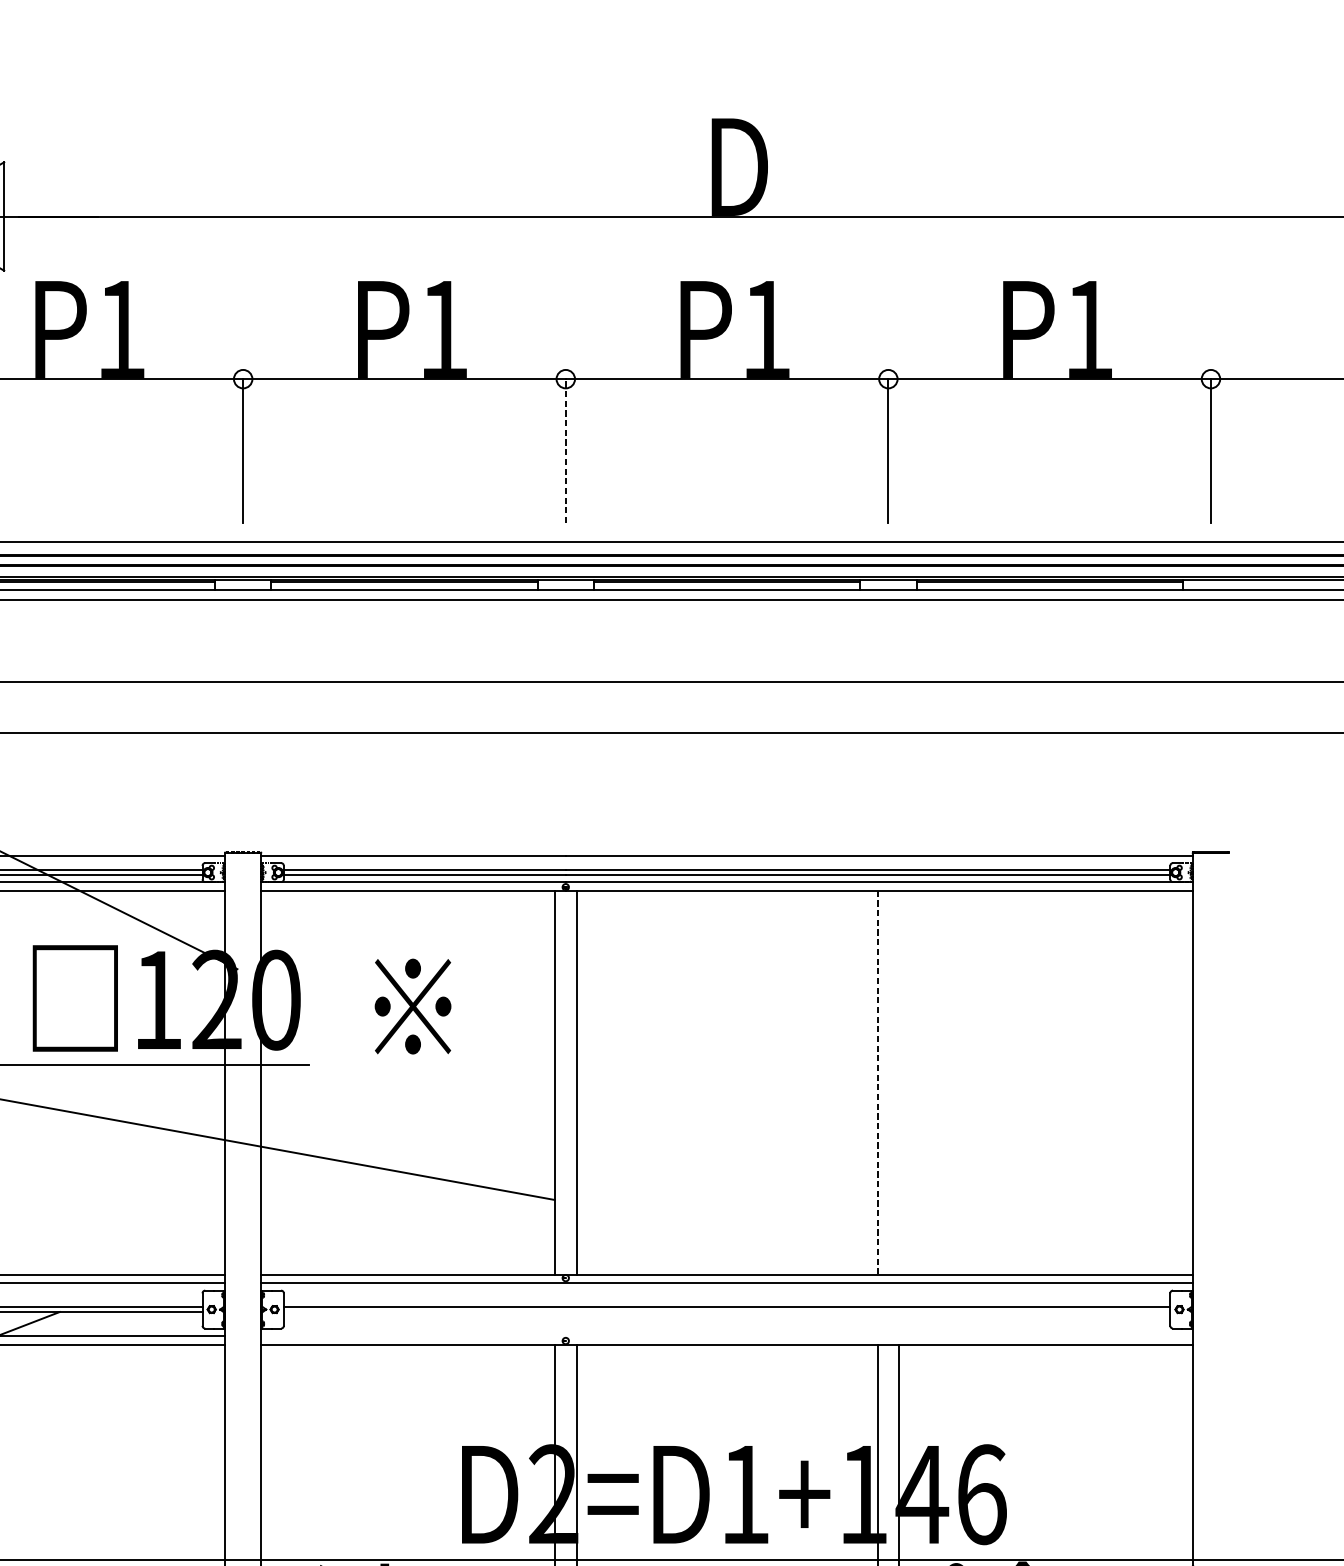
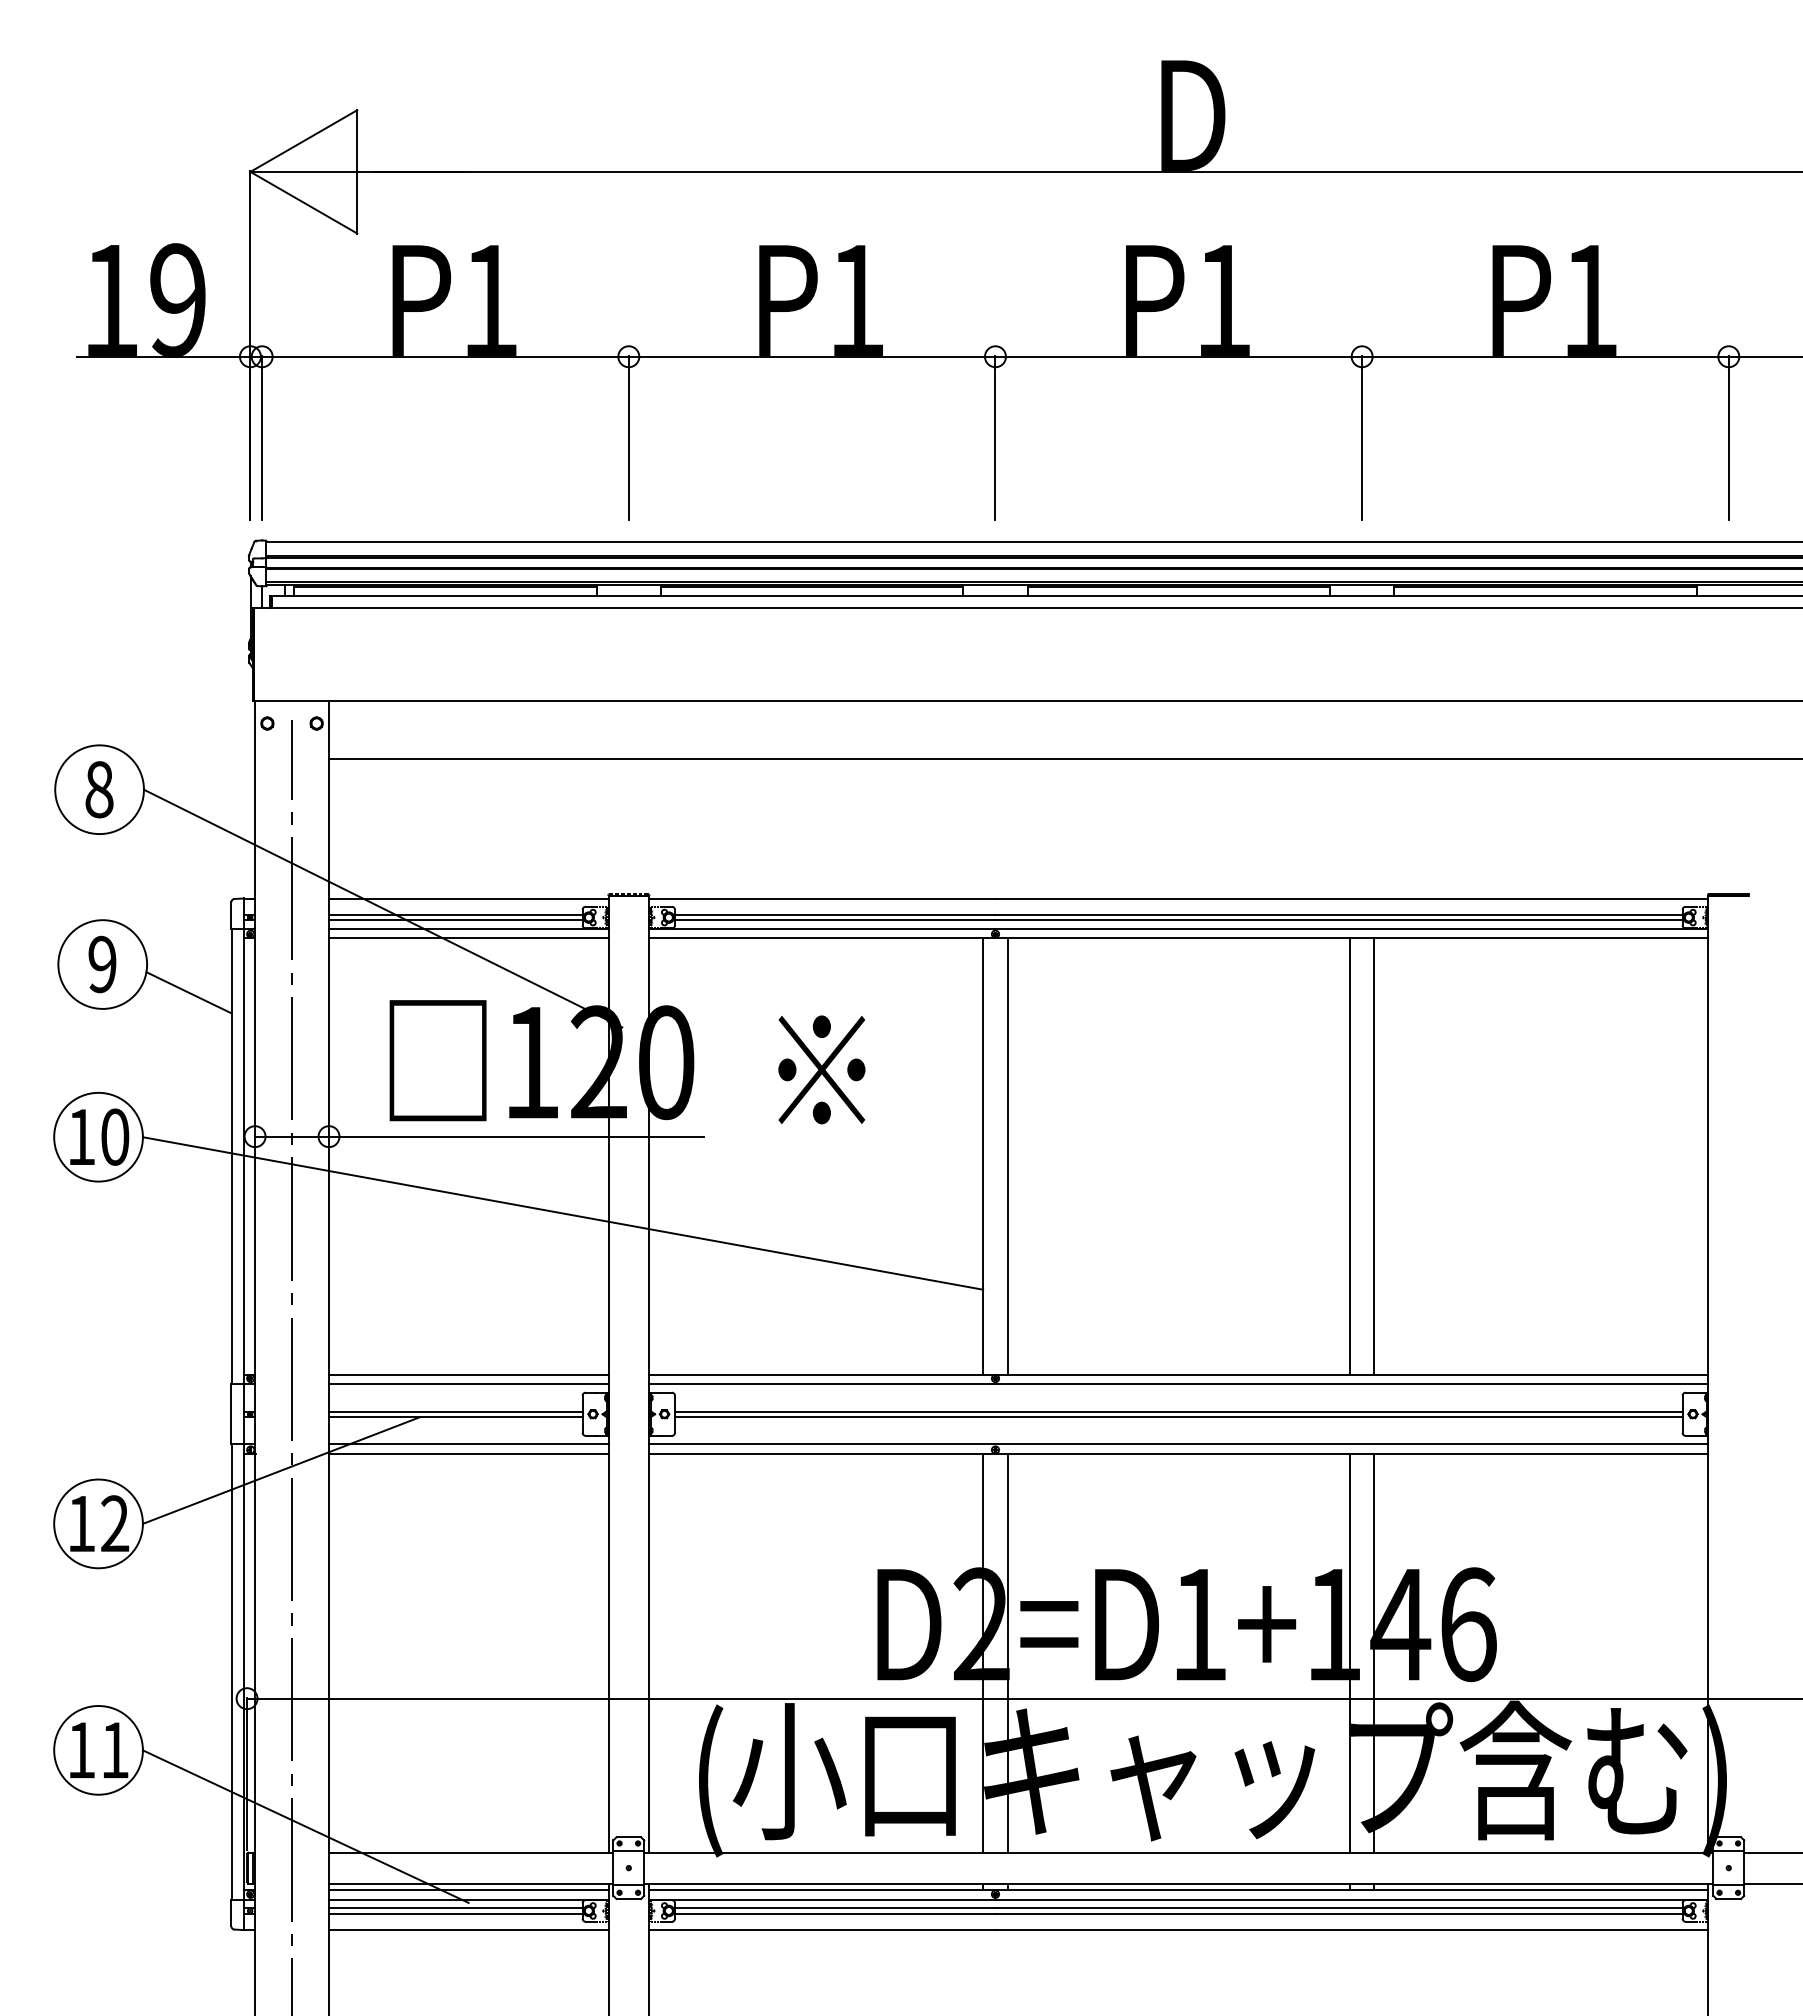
line: (565, 450) -> (995, 437), dashed -> solid
line: (877, 1082) -> (1349, 1156), dashed -> solid
line: (899, 1082) -> (1374, 1156), added
line: (726, 1312) -> (1178, 1417), added
line: (726, 1336) -> (1178, 1444), added

